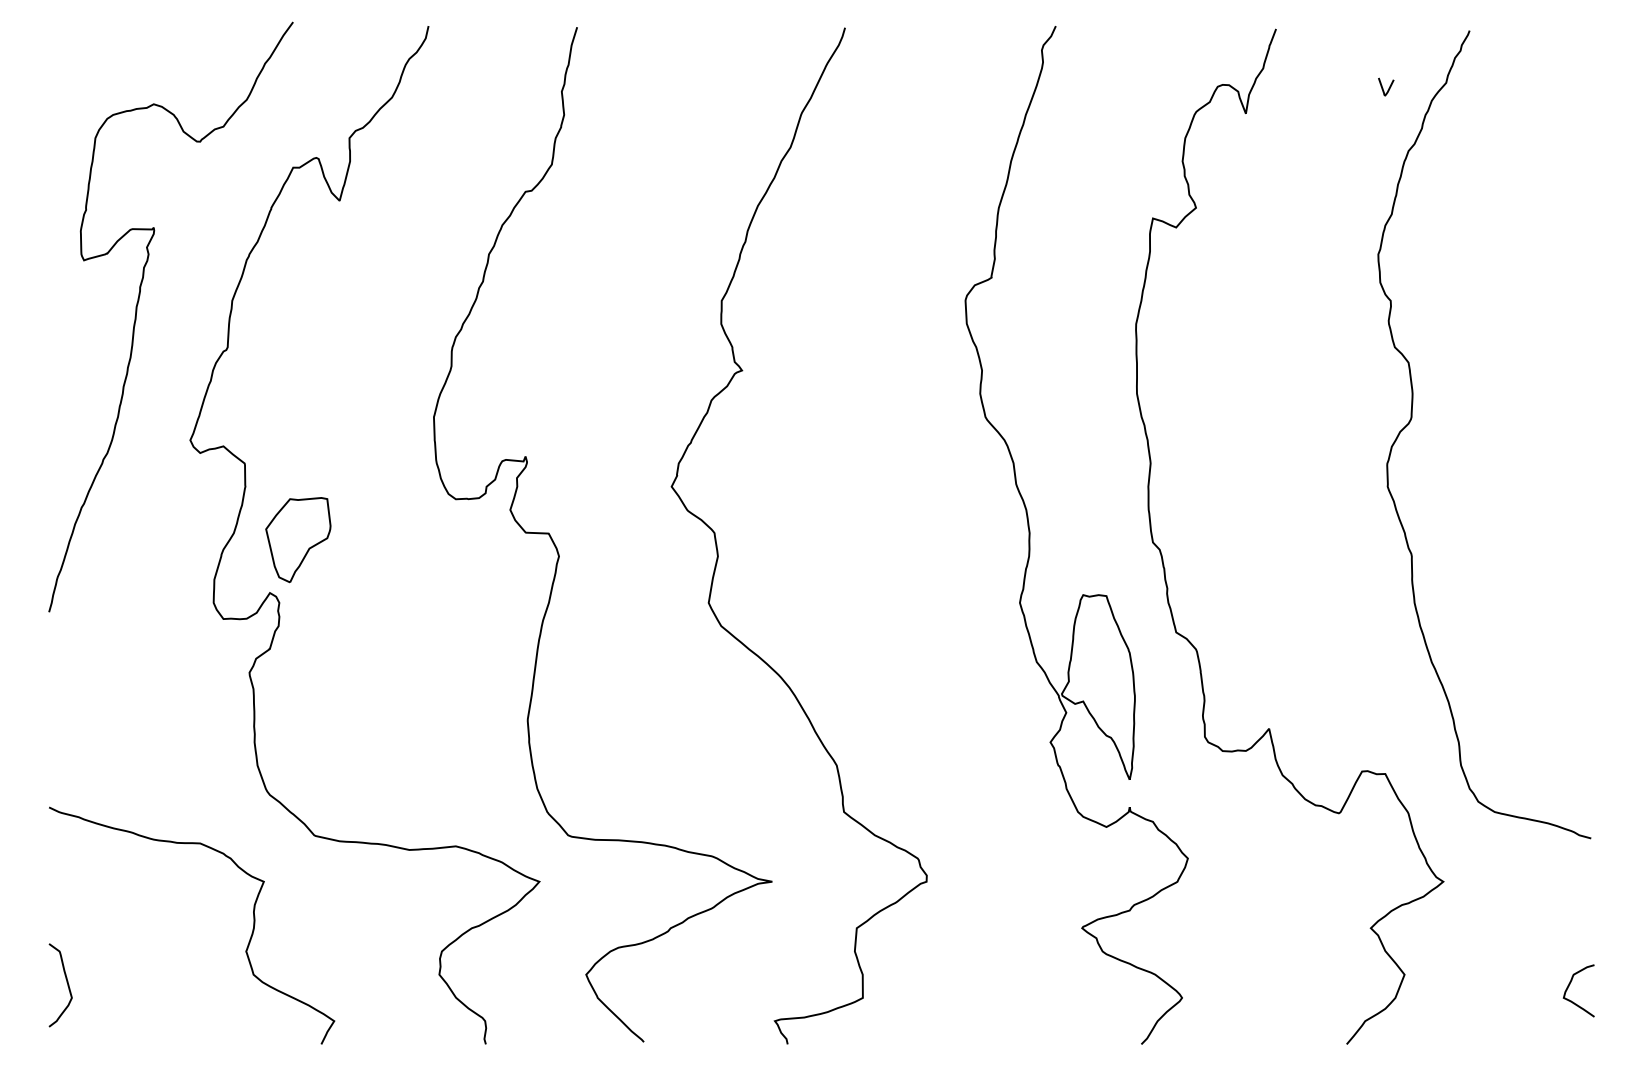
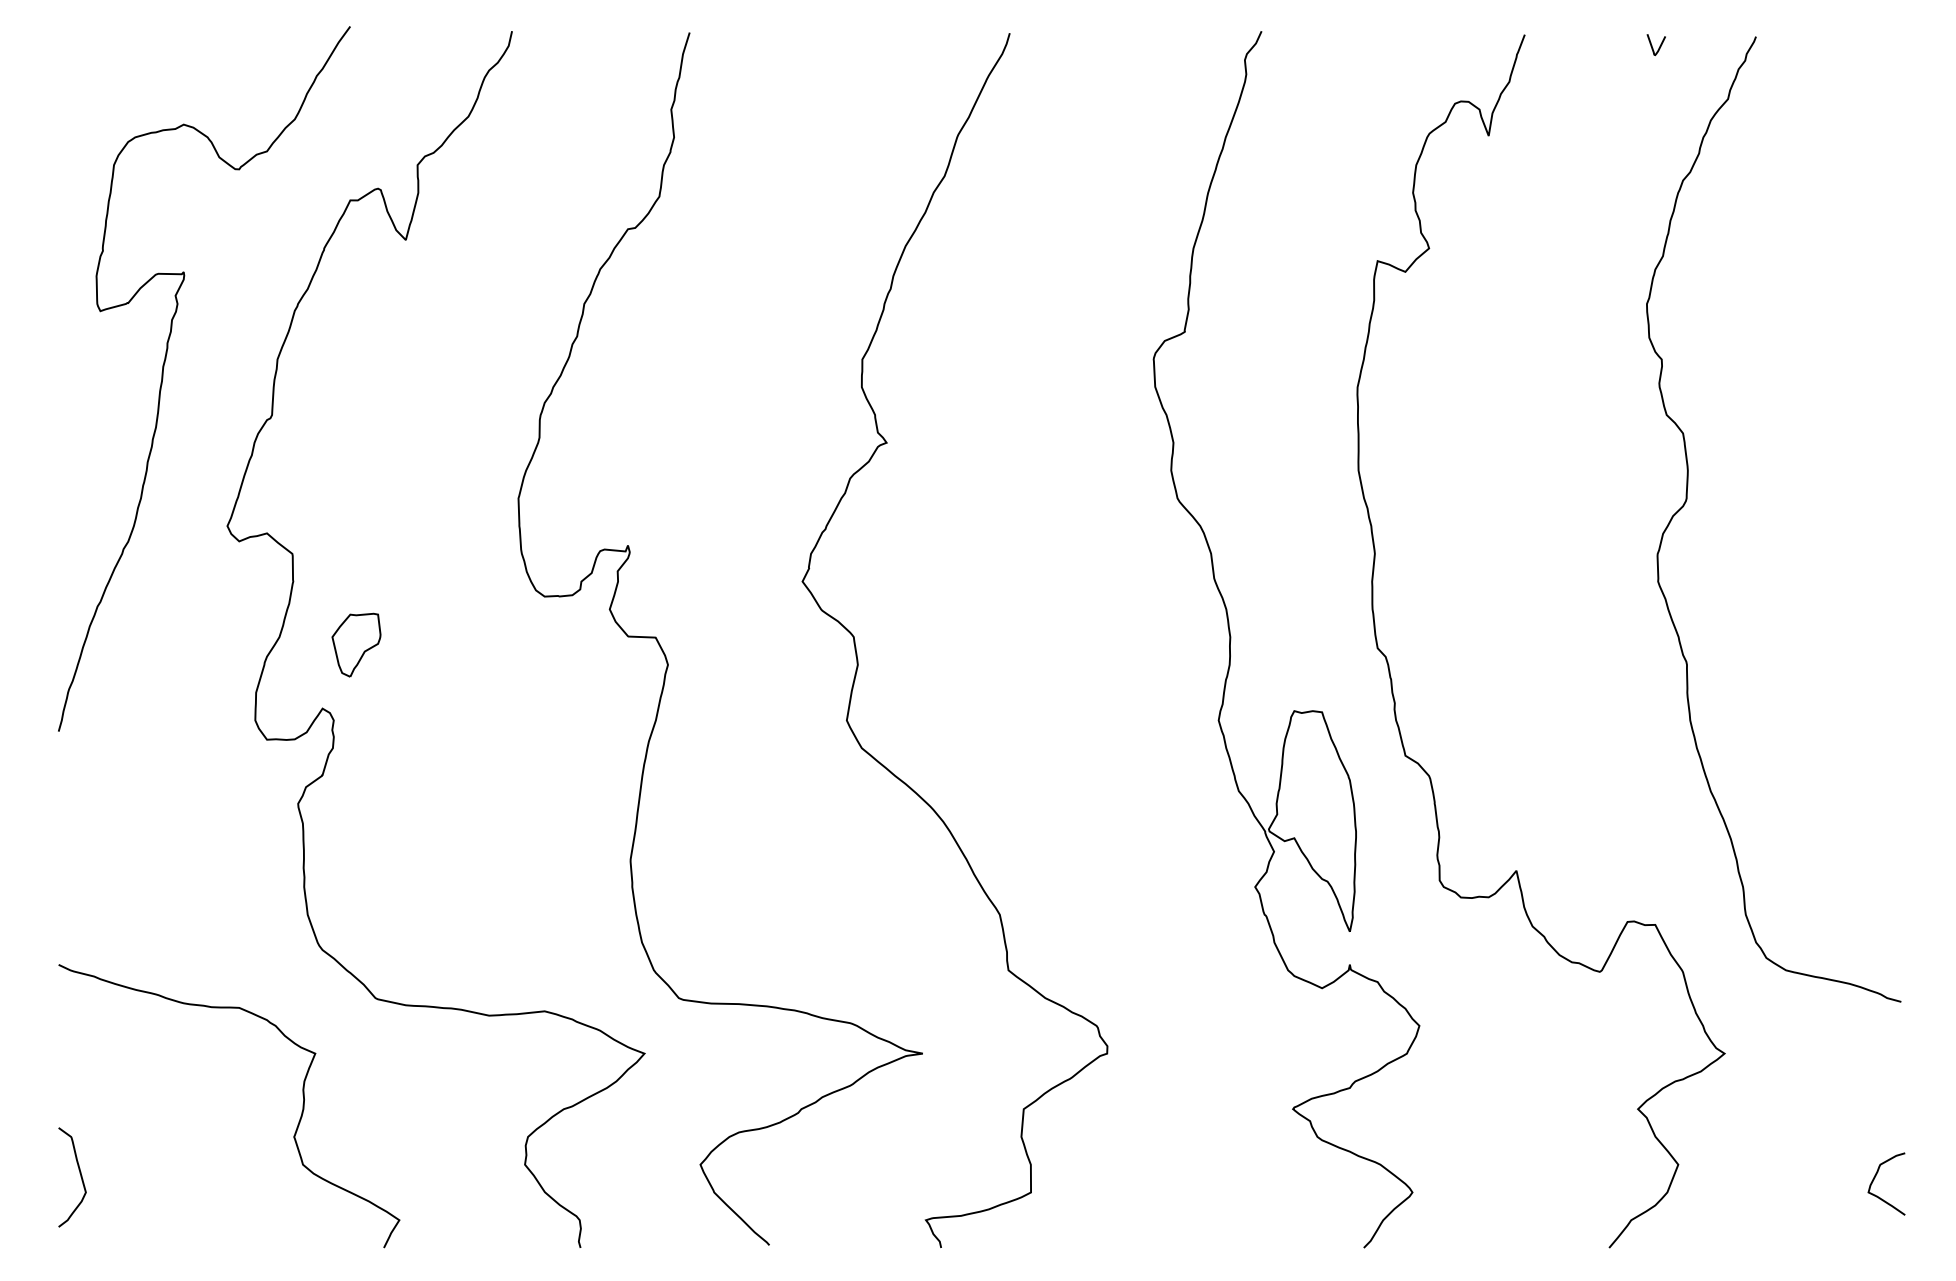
curve: (1382, 87) -> (1652, 45), moved
part: (298, 539) -> (356, 644), size x0.62

